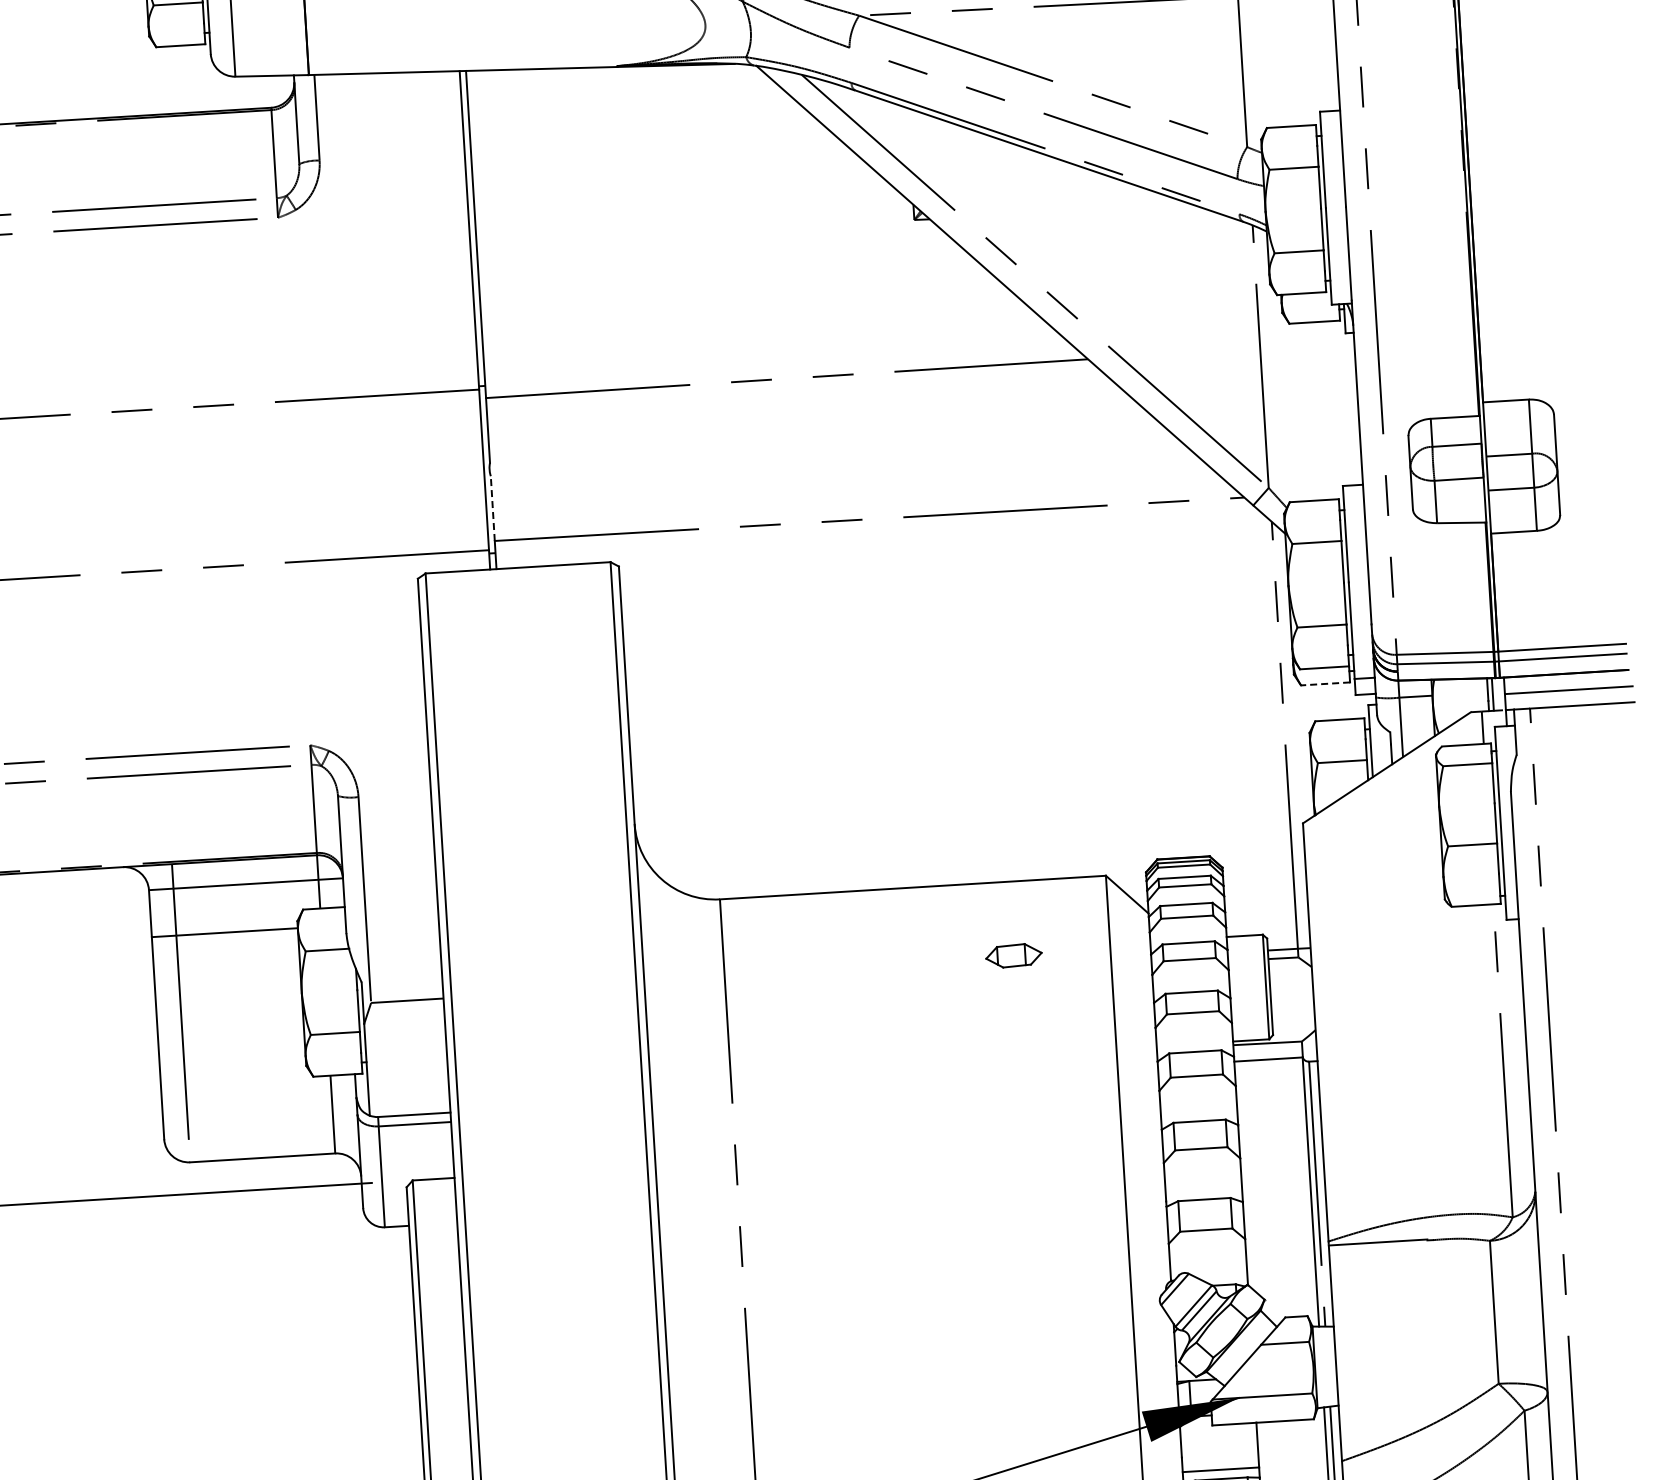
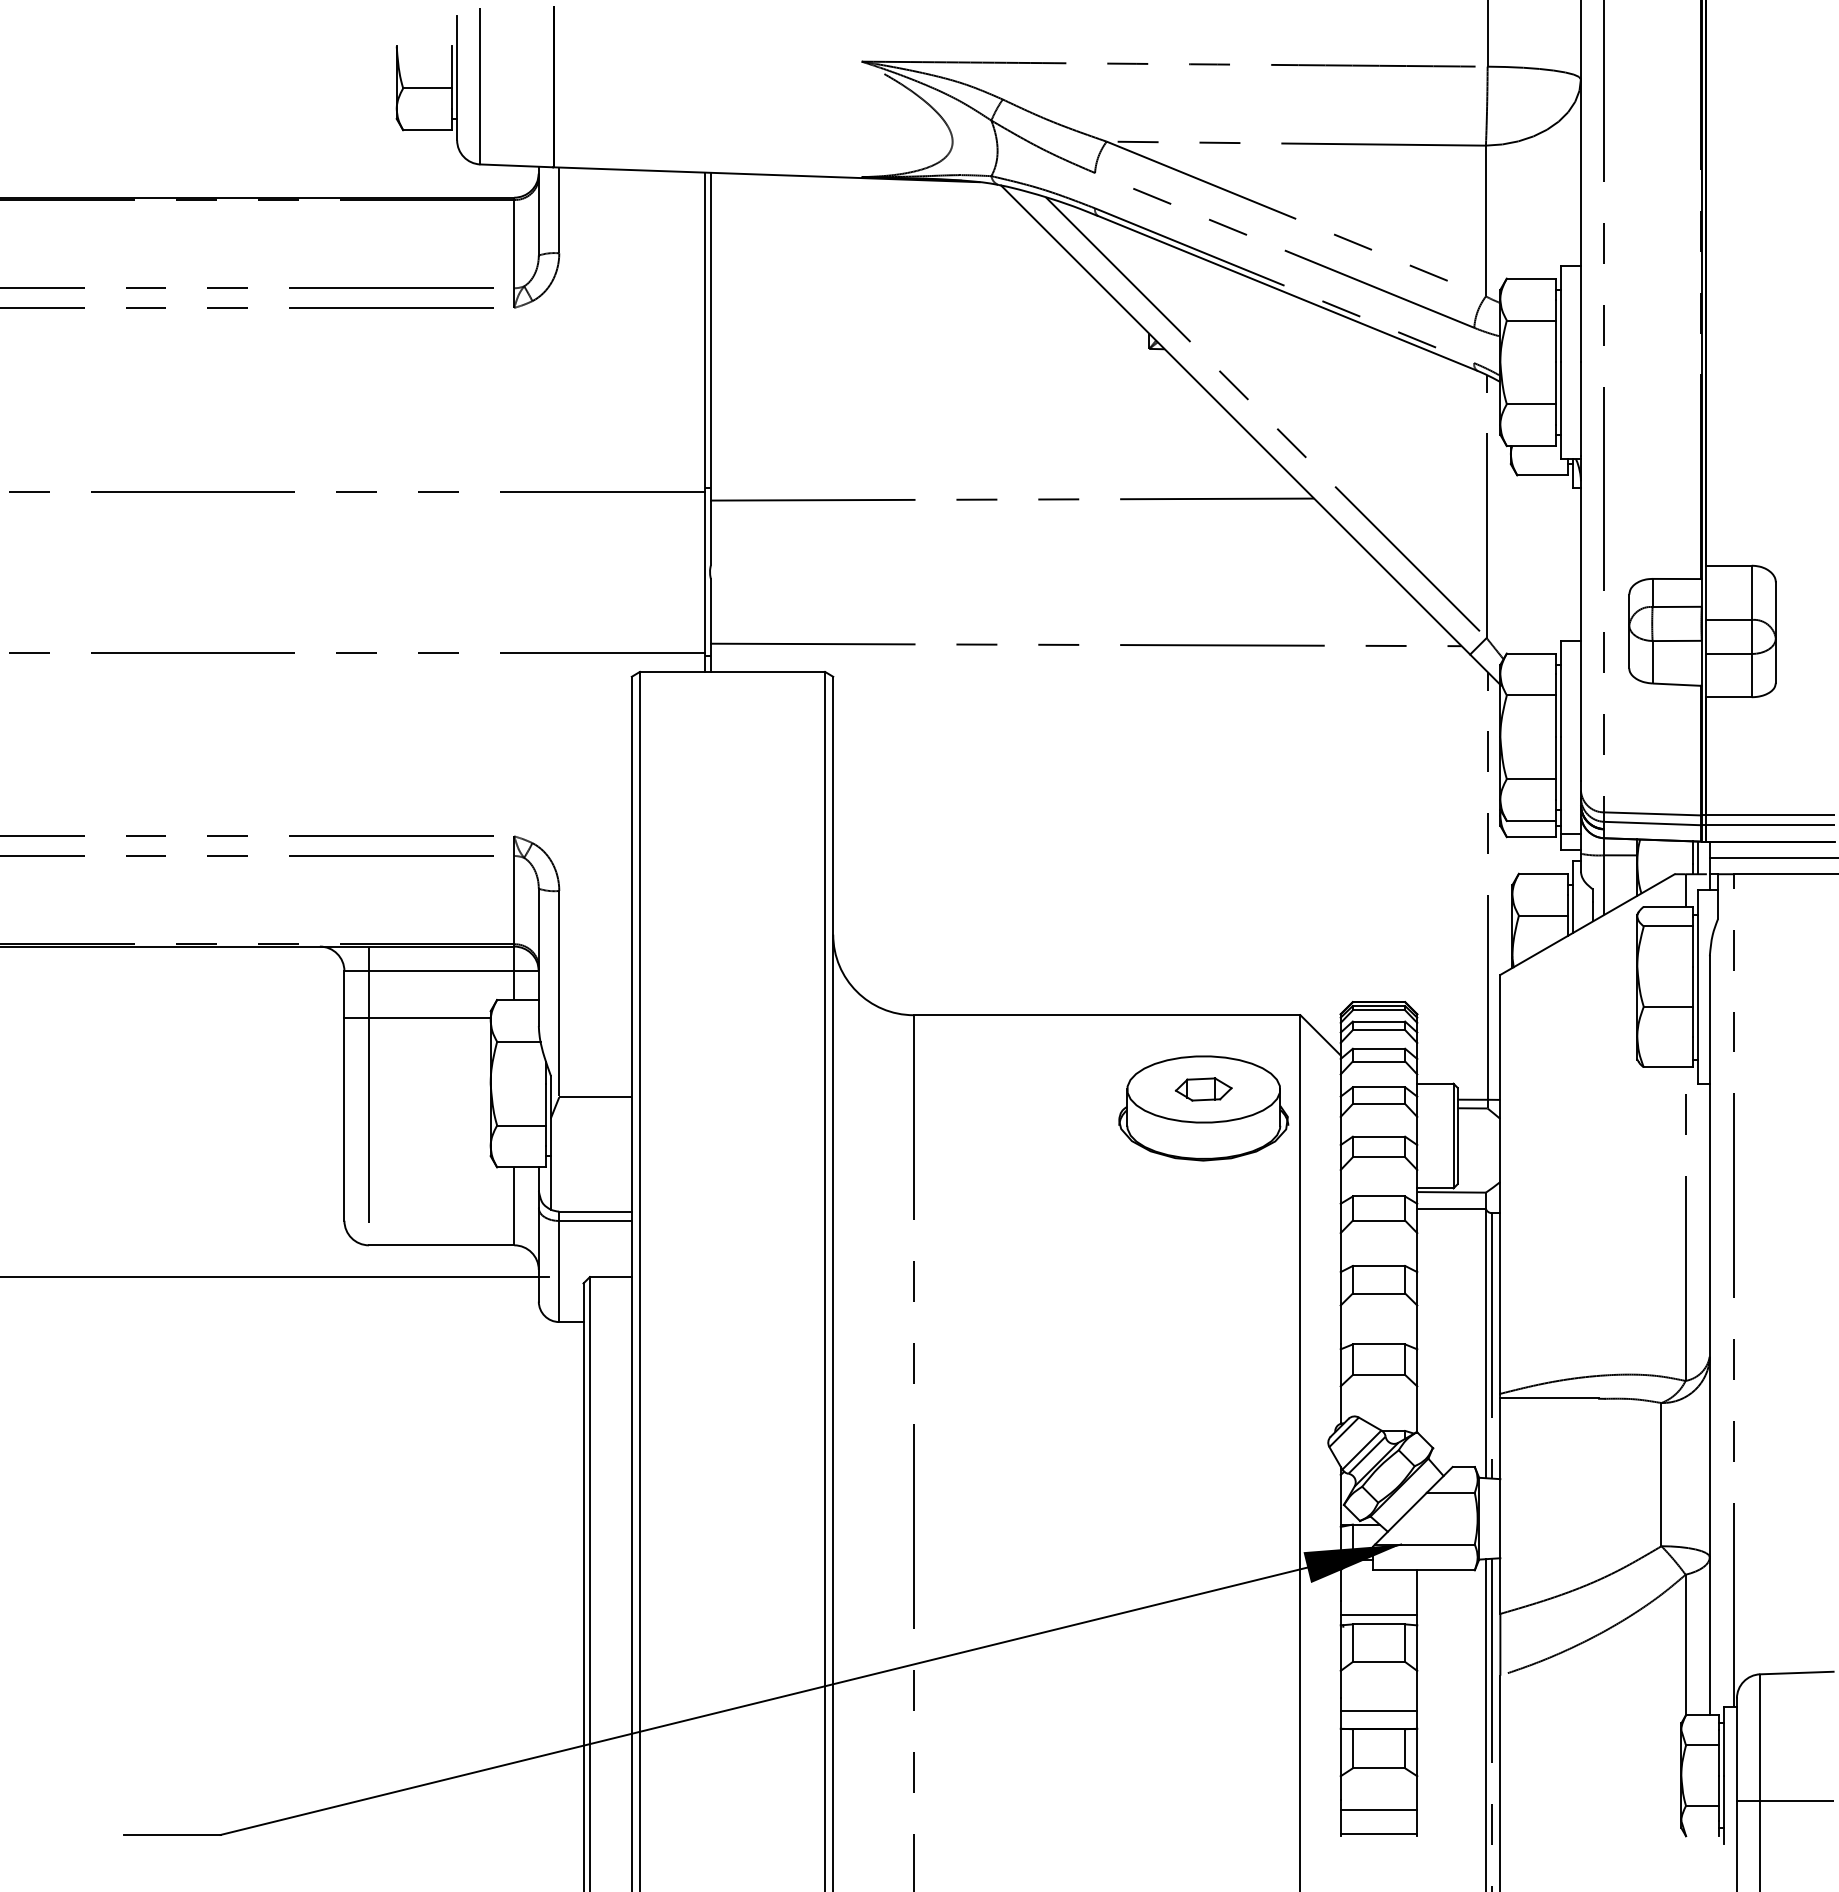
line: (492, 507) -> (710, 610), dashed -> solid
line: (1325, 684) -> (1531, 837), dashed -> solid
part: (1014, 974) -> (1203, 1108), added

